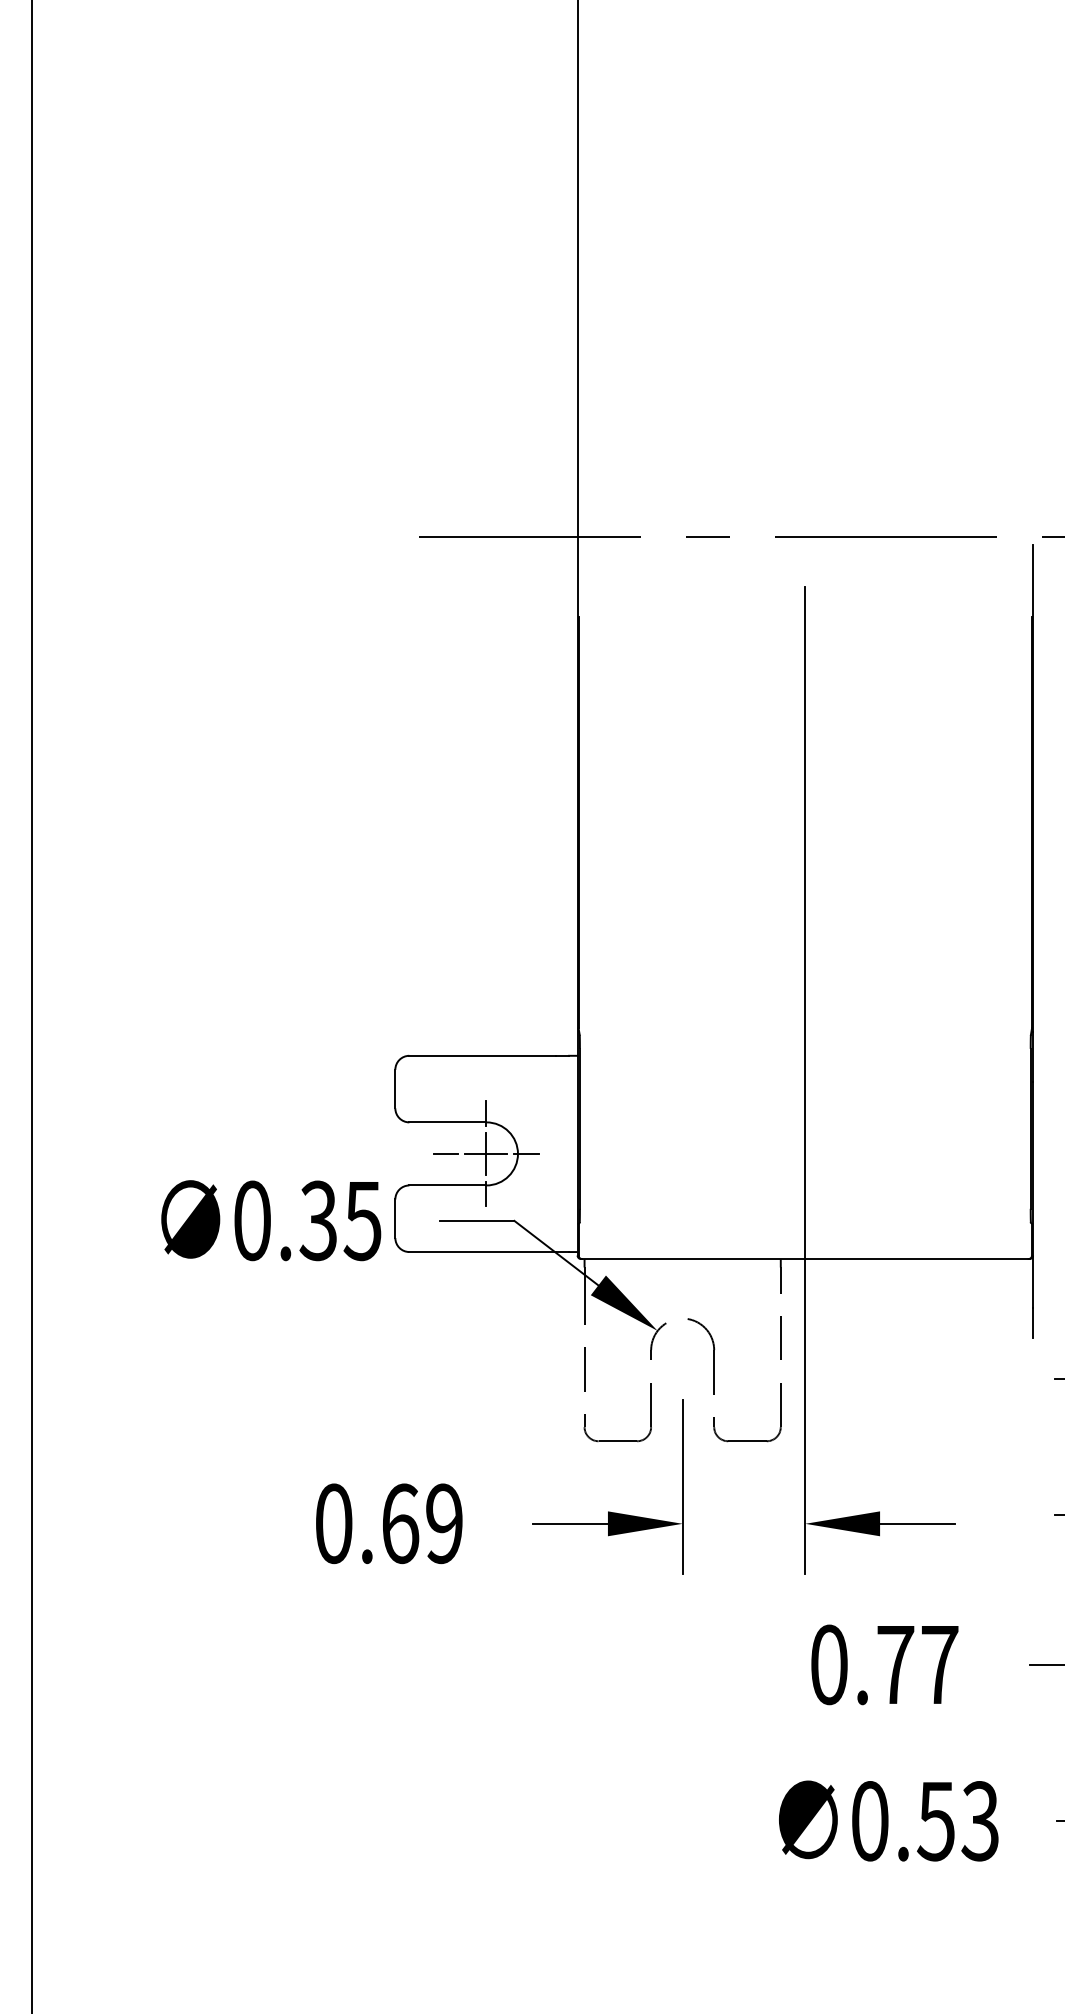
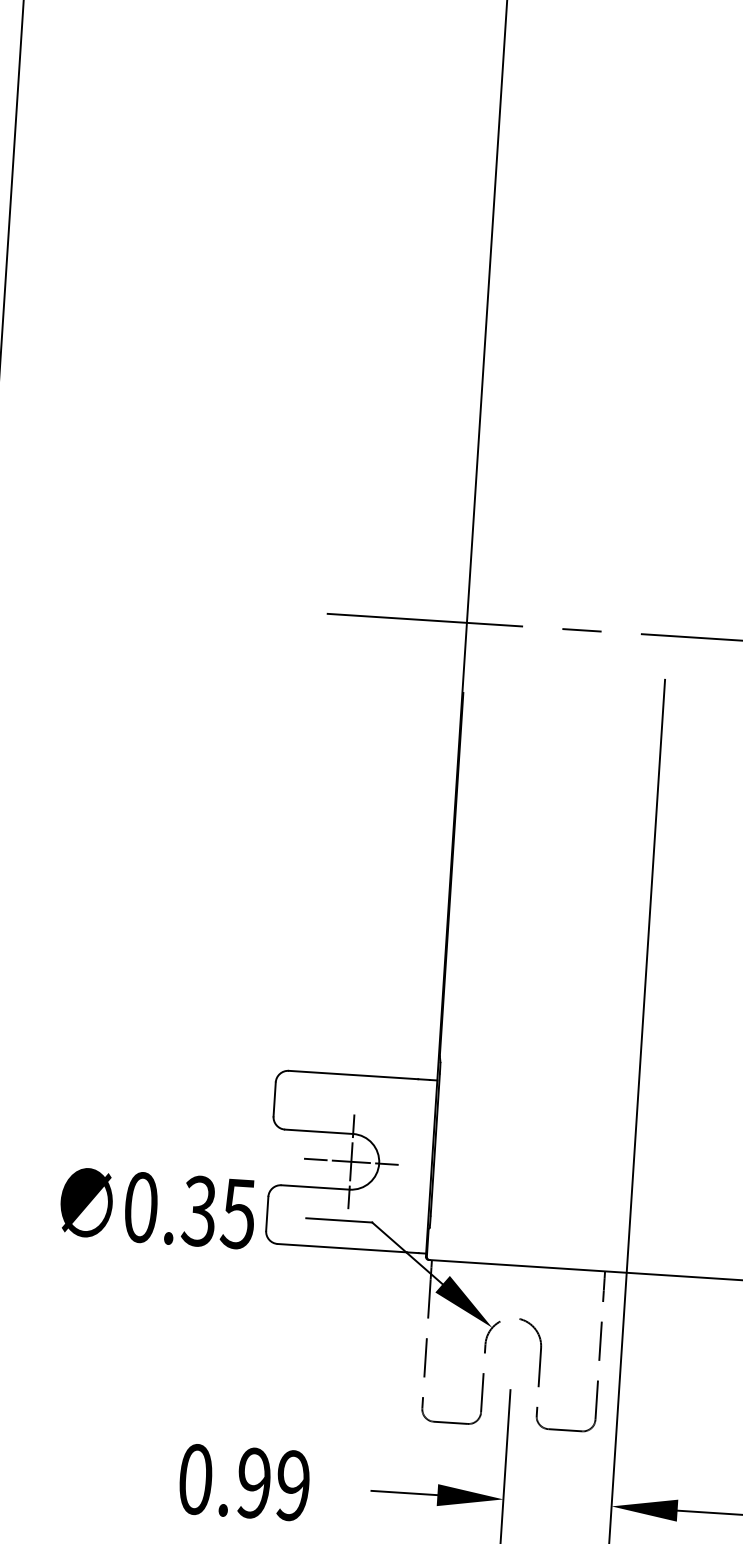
text: (400, 1523) -> (254, 1483), 0.69 -> 0.99

